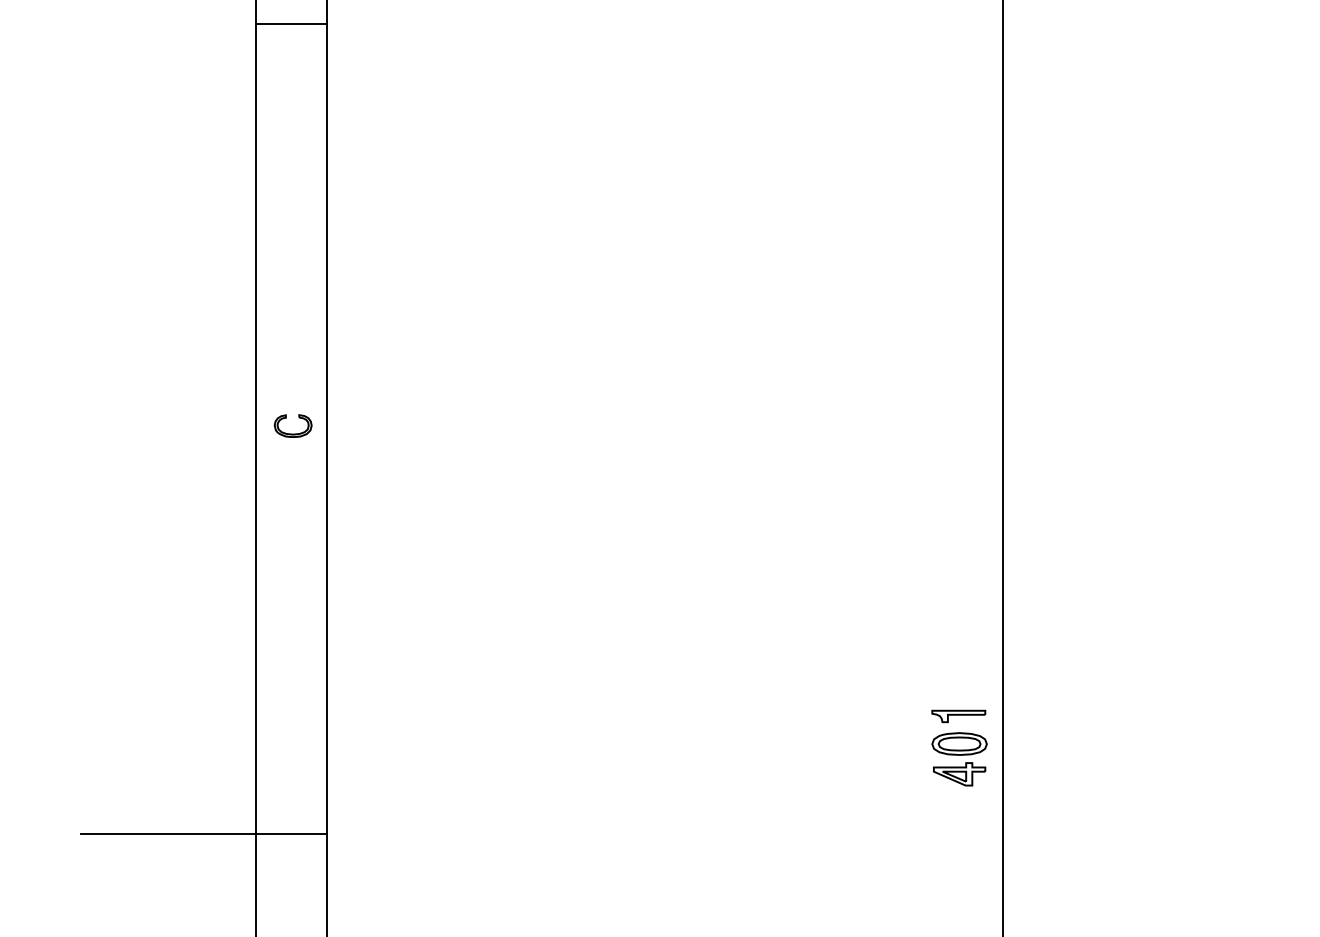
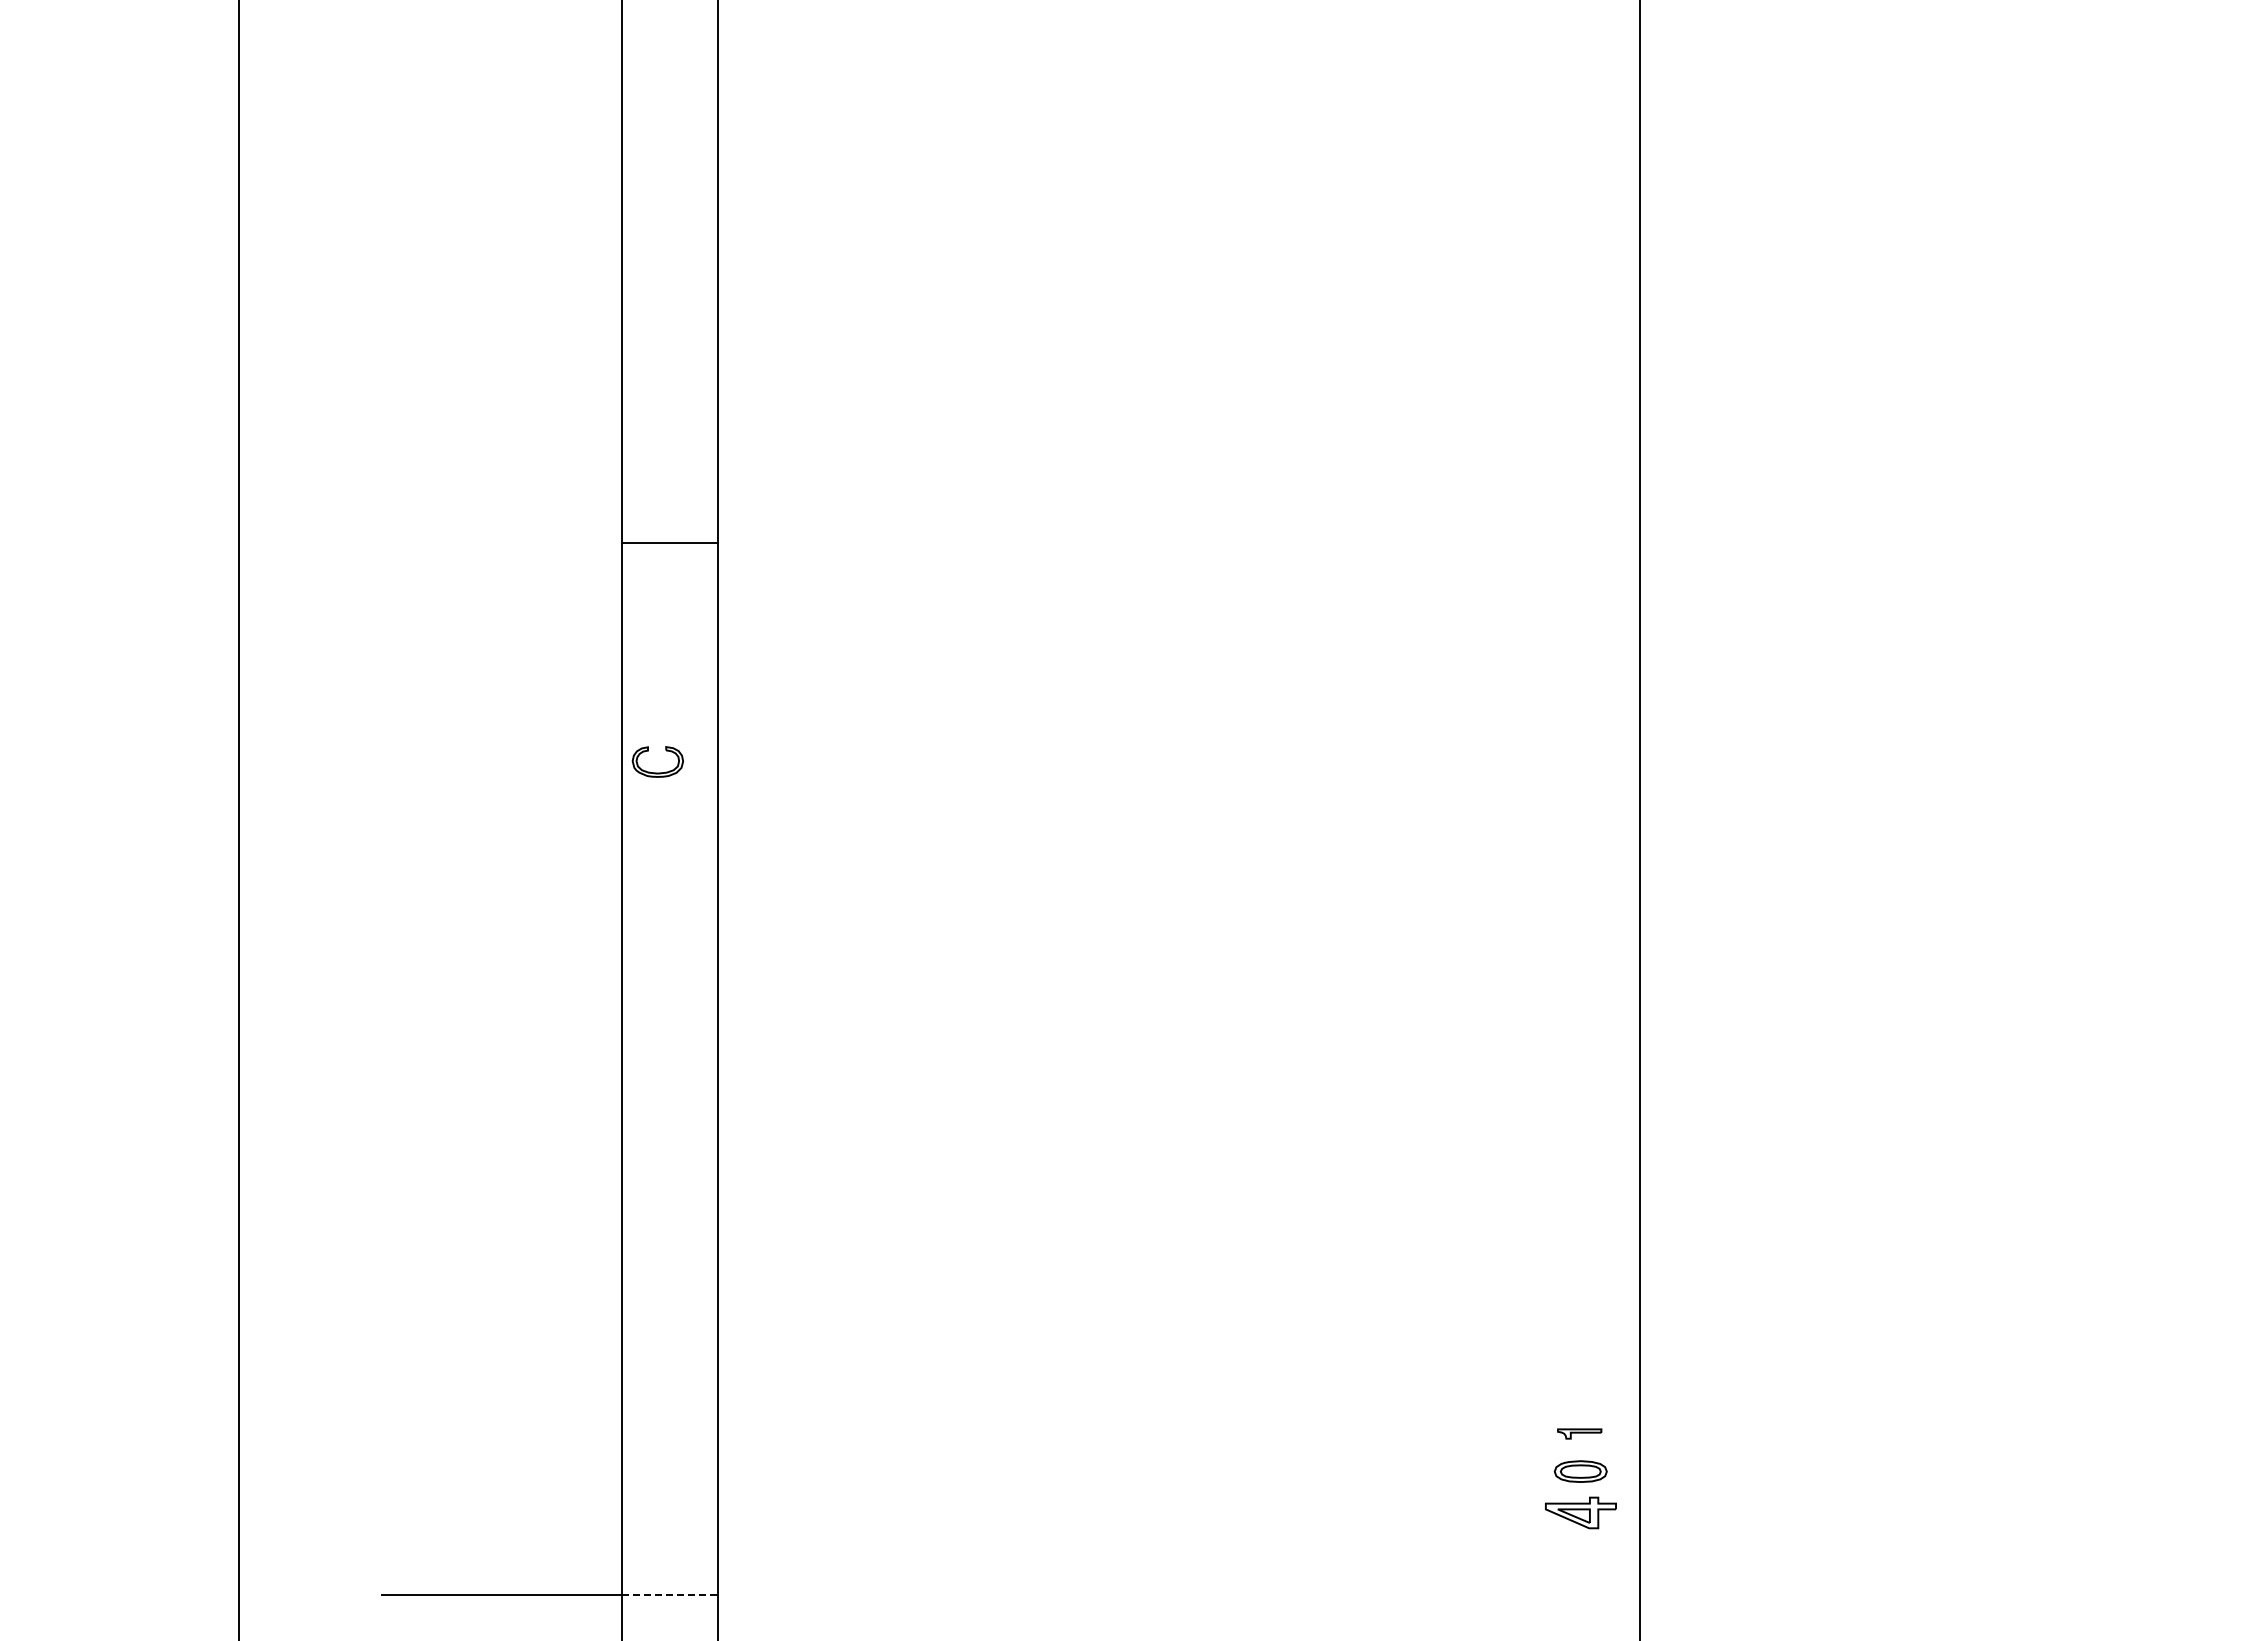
line: (291, 24) -> (669, 543), moved
part: (292, 433) -> (657, 772), moved
part: (958, 716) -> (1579, 1433), size x0.6
part: (959, 743) -> (1580, 1471), size x0.7
line: (291, 834) -> (669, 1594), solid -> dashed

